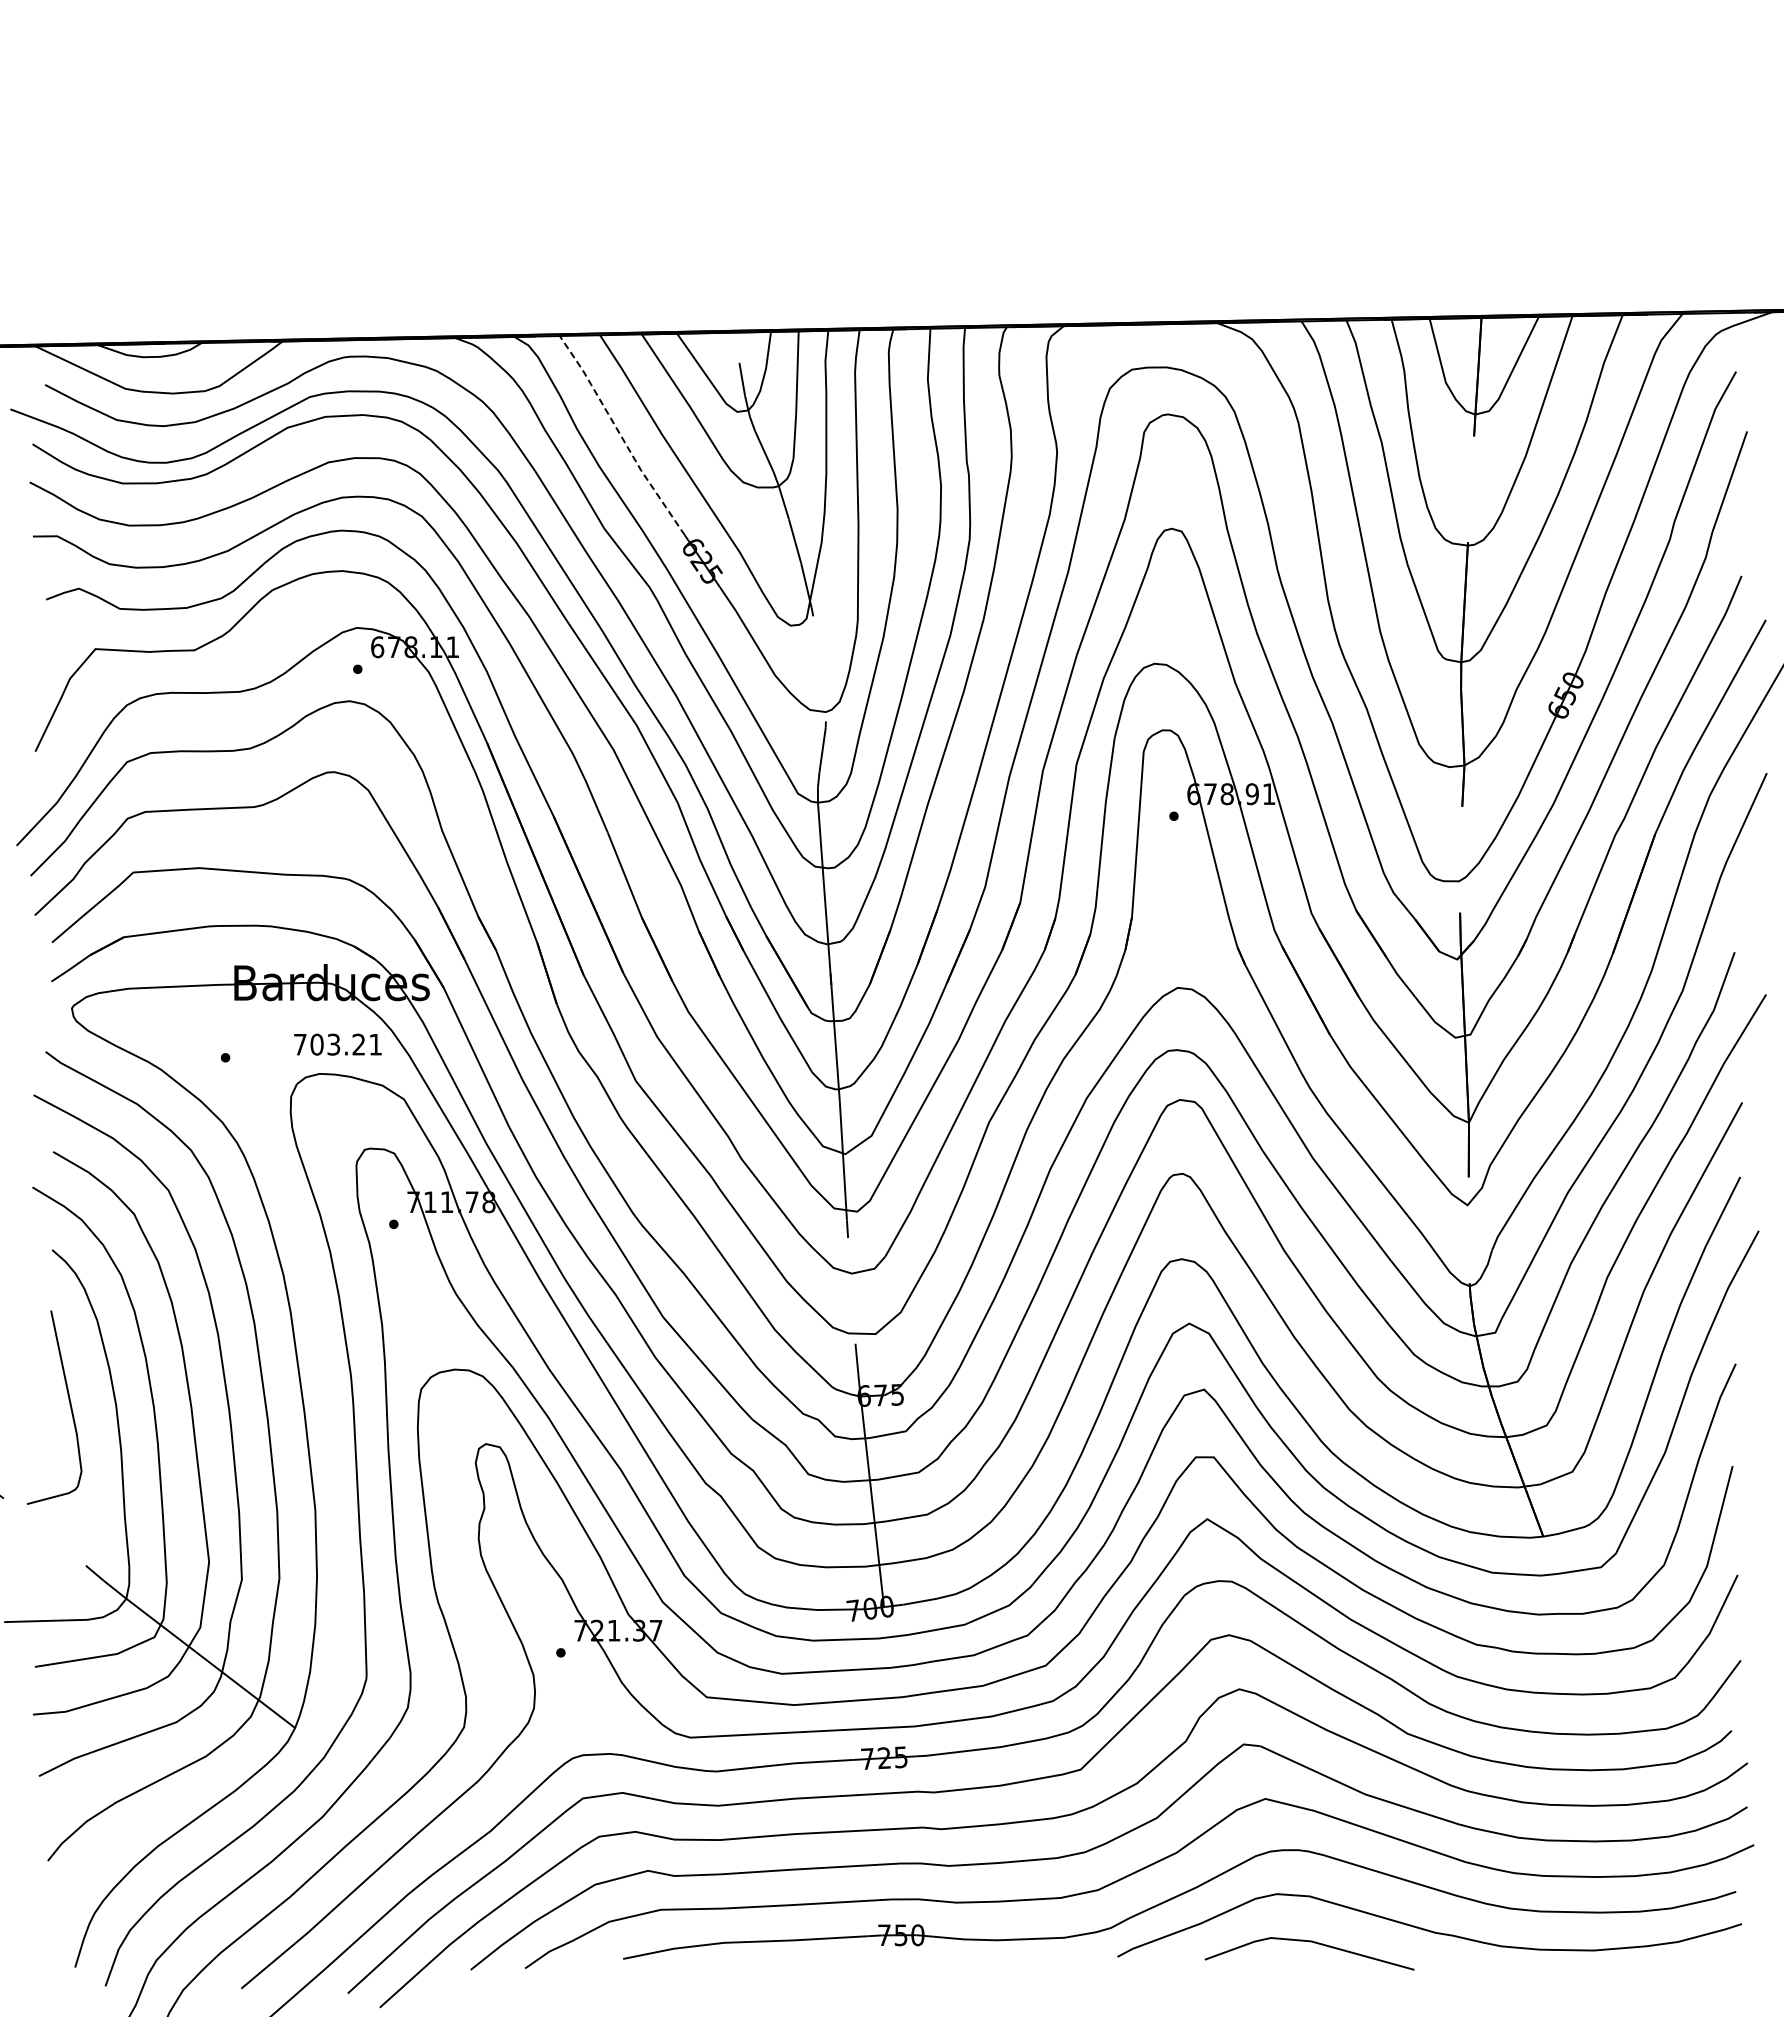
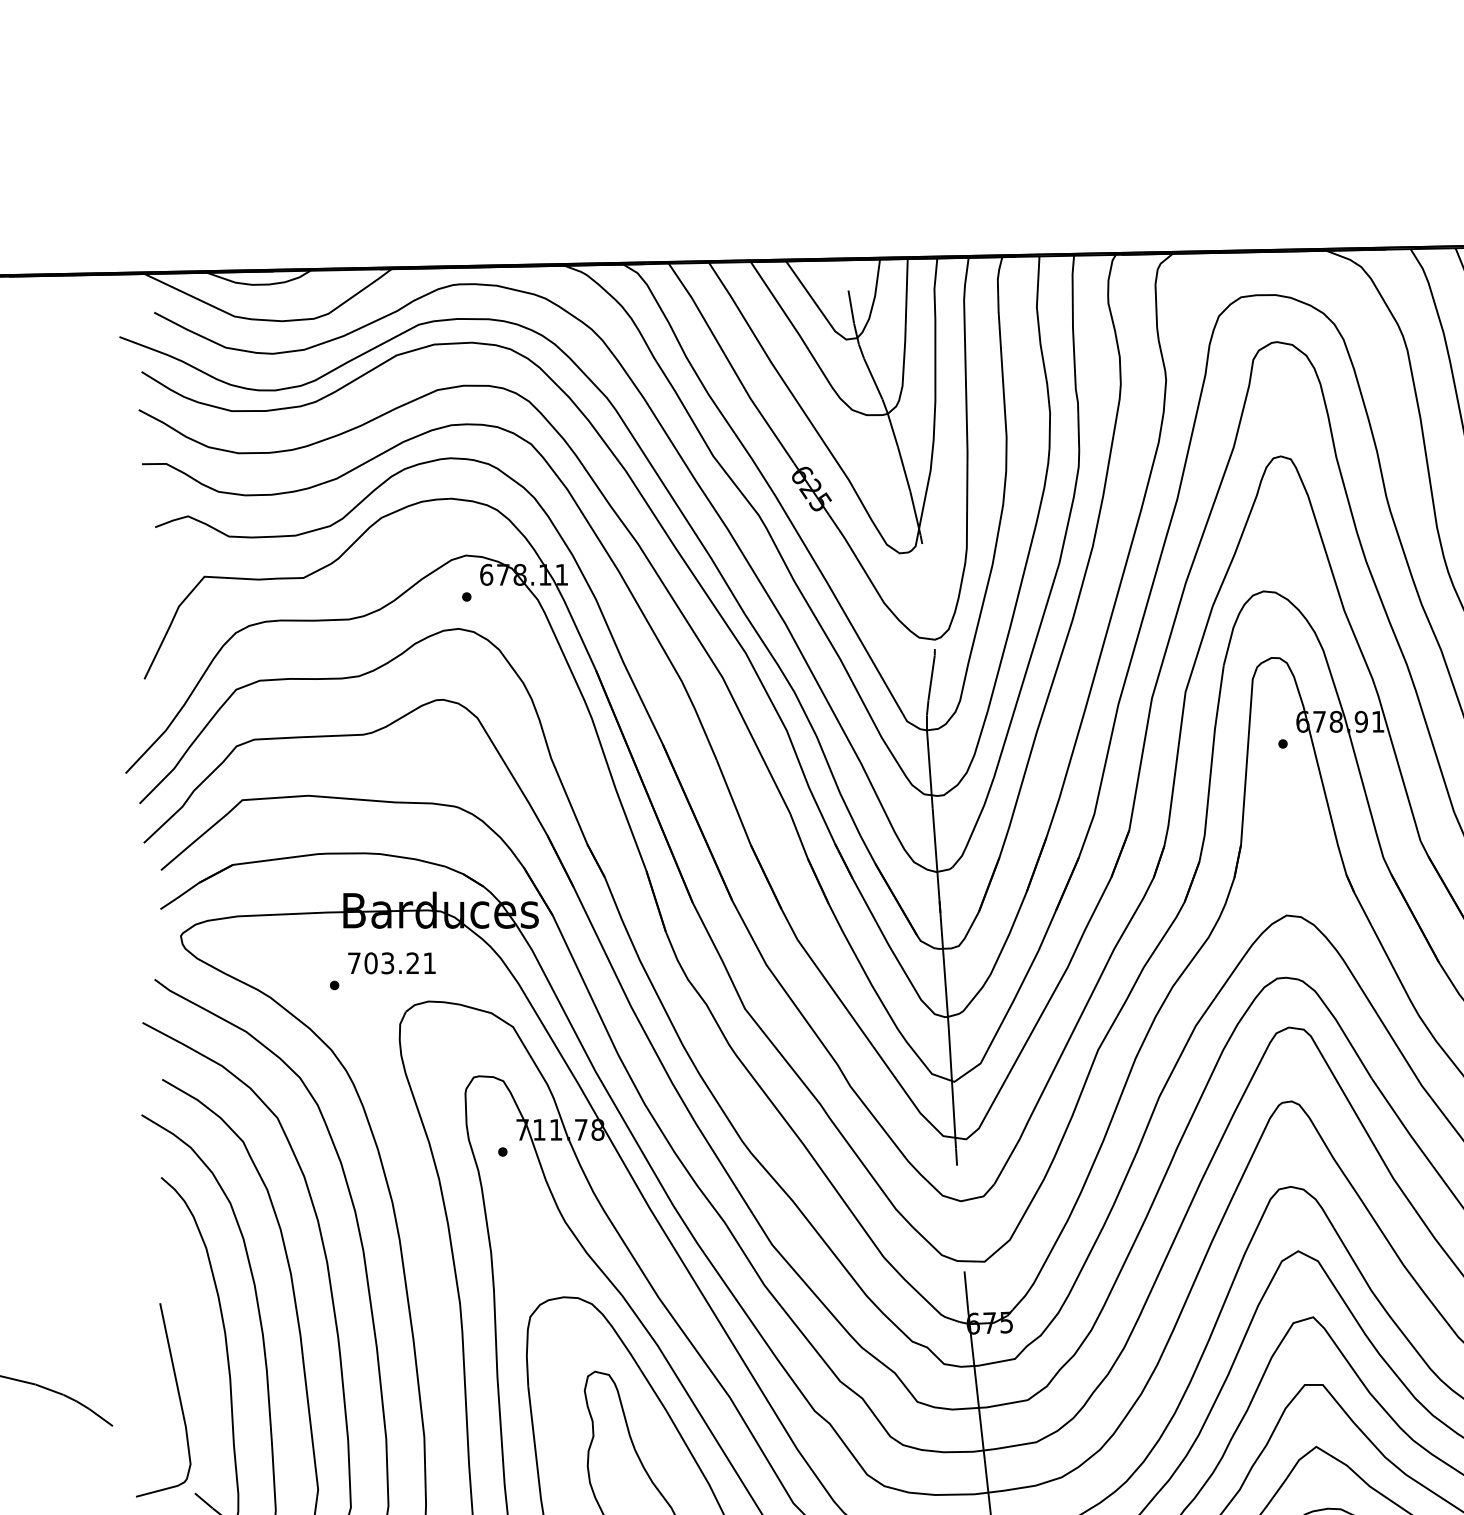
line: (620, 435) -> (729, 363), dashed -> solid
text: (337, 1044) -> (391, 963), moved
curve: (69, 1404) -> (178, 1397), moved

